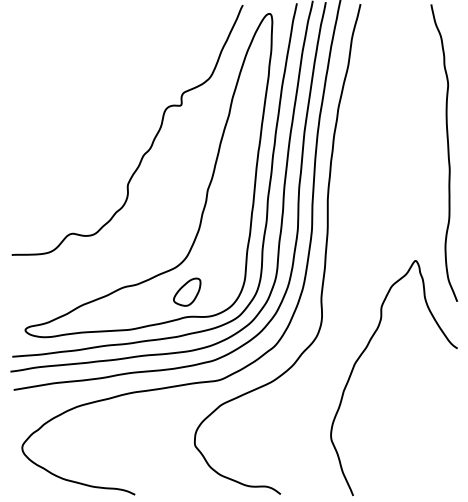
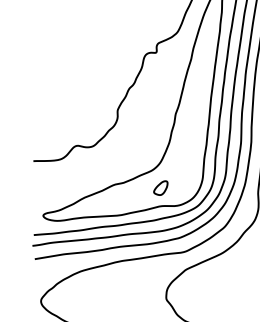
part: (187, 291) -> (160, 187), size x0.7

